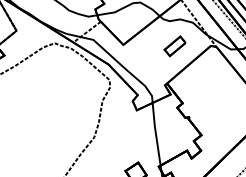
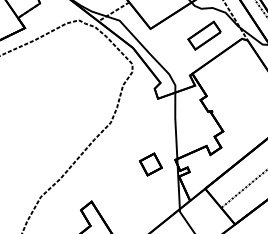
part: (175, 46) -> (204, 35), size x1.43

